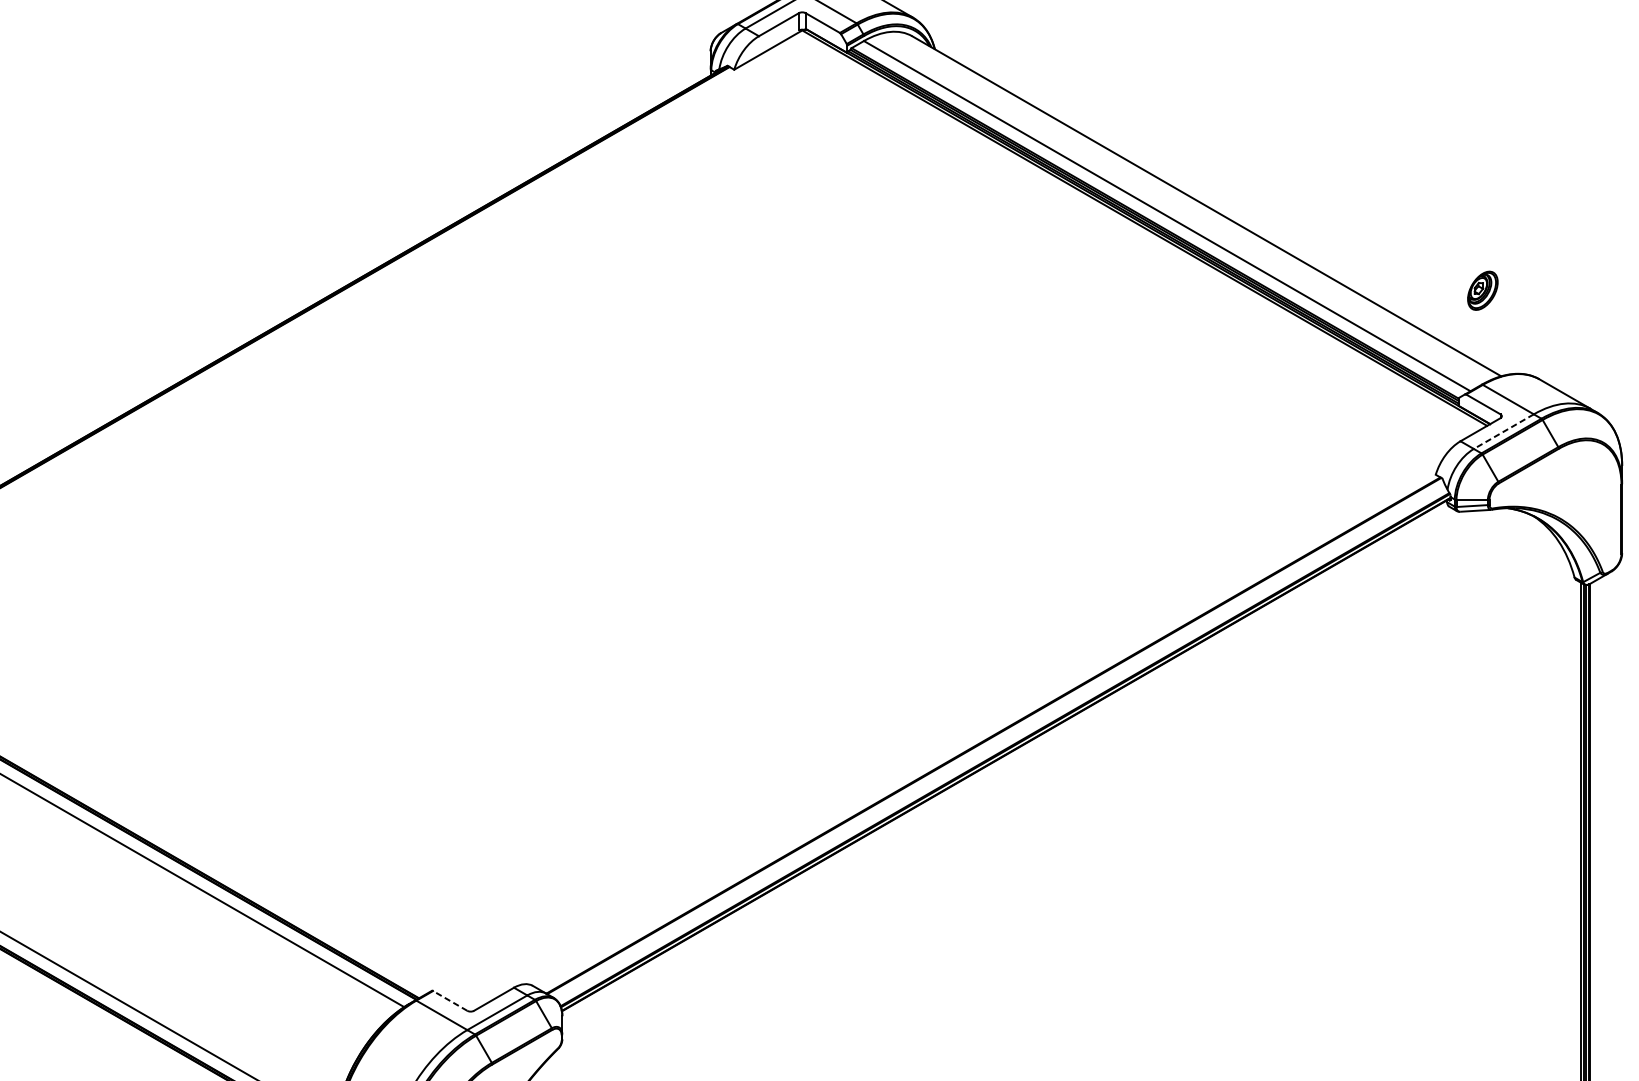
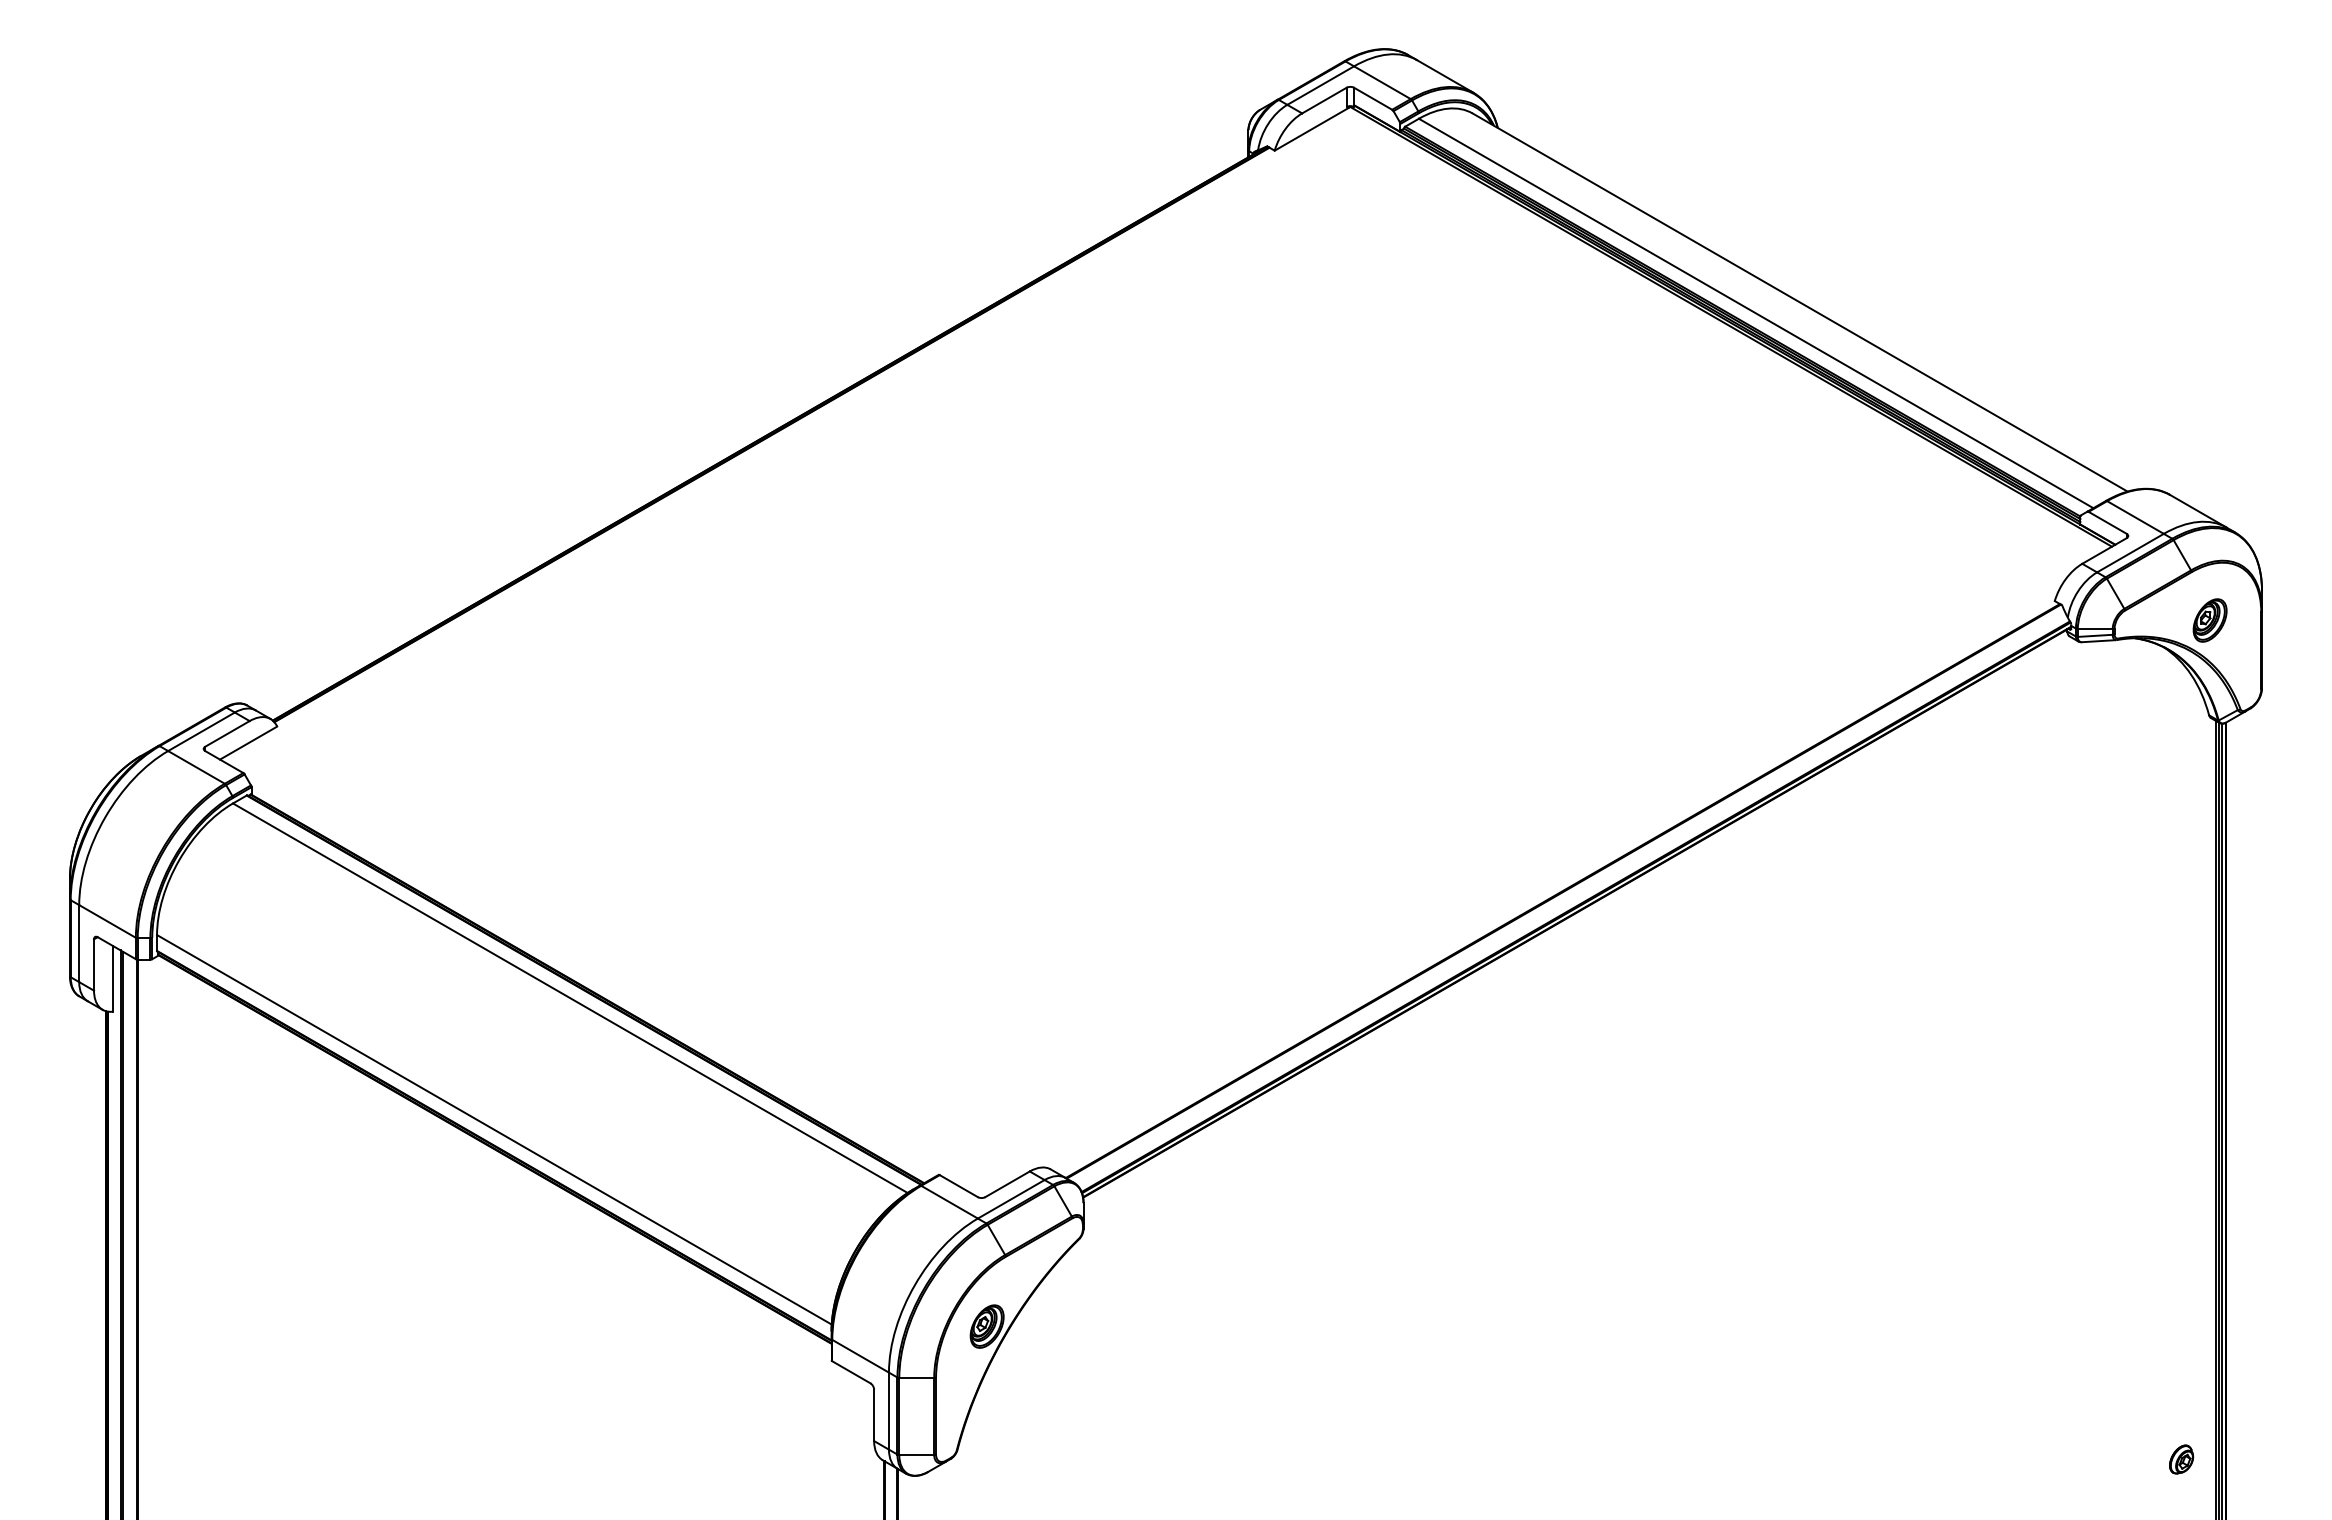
part: (1482, 290) -> (2209, 620), moved
line: (1503, 431) -> (2130, 553), dashed -> solid
line: (449, 1000) -> (958, 1185), dashed -> solid

